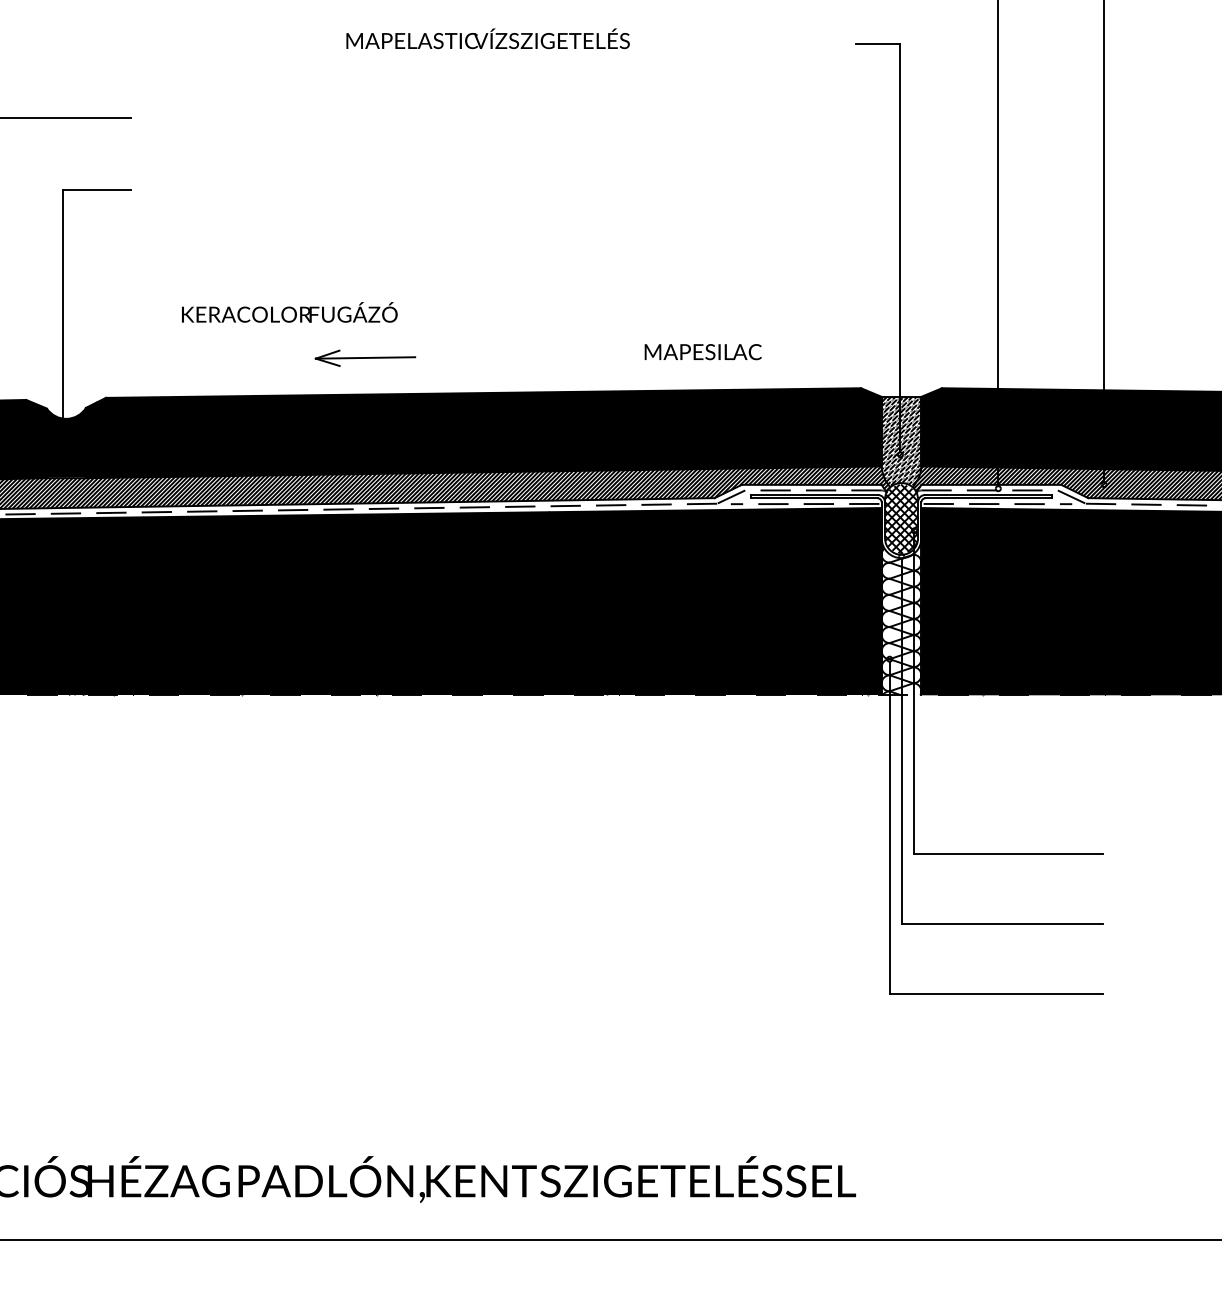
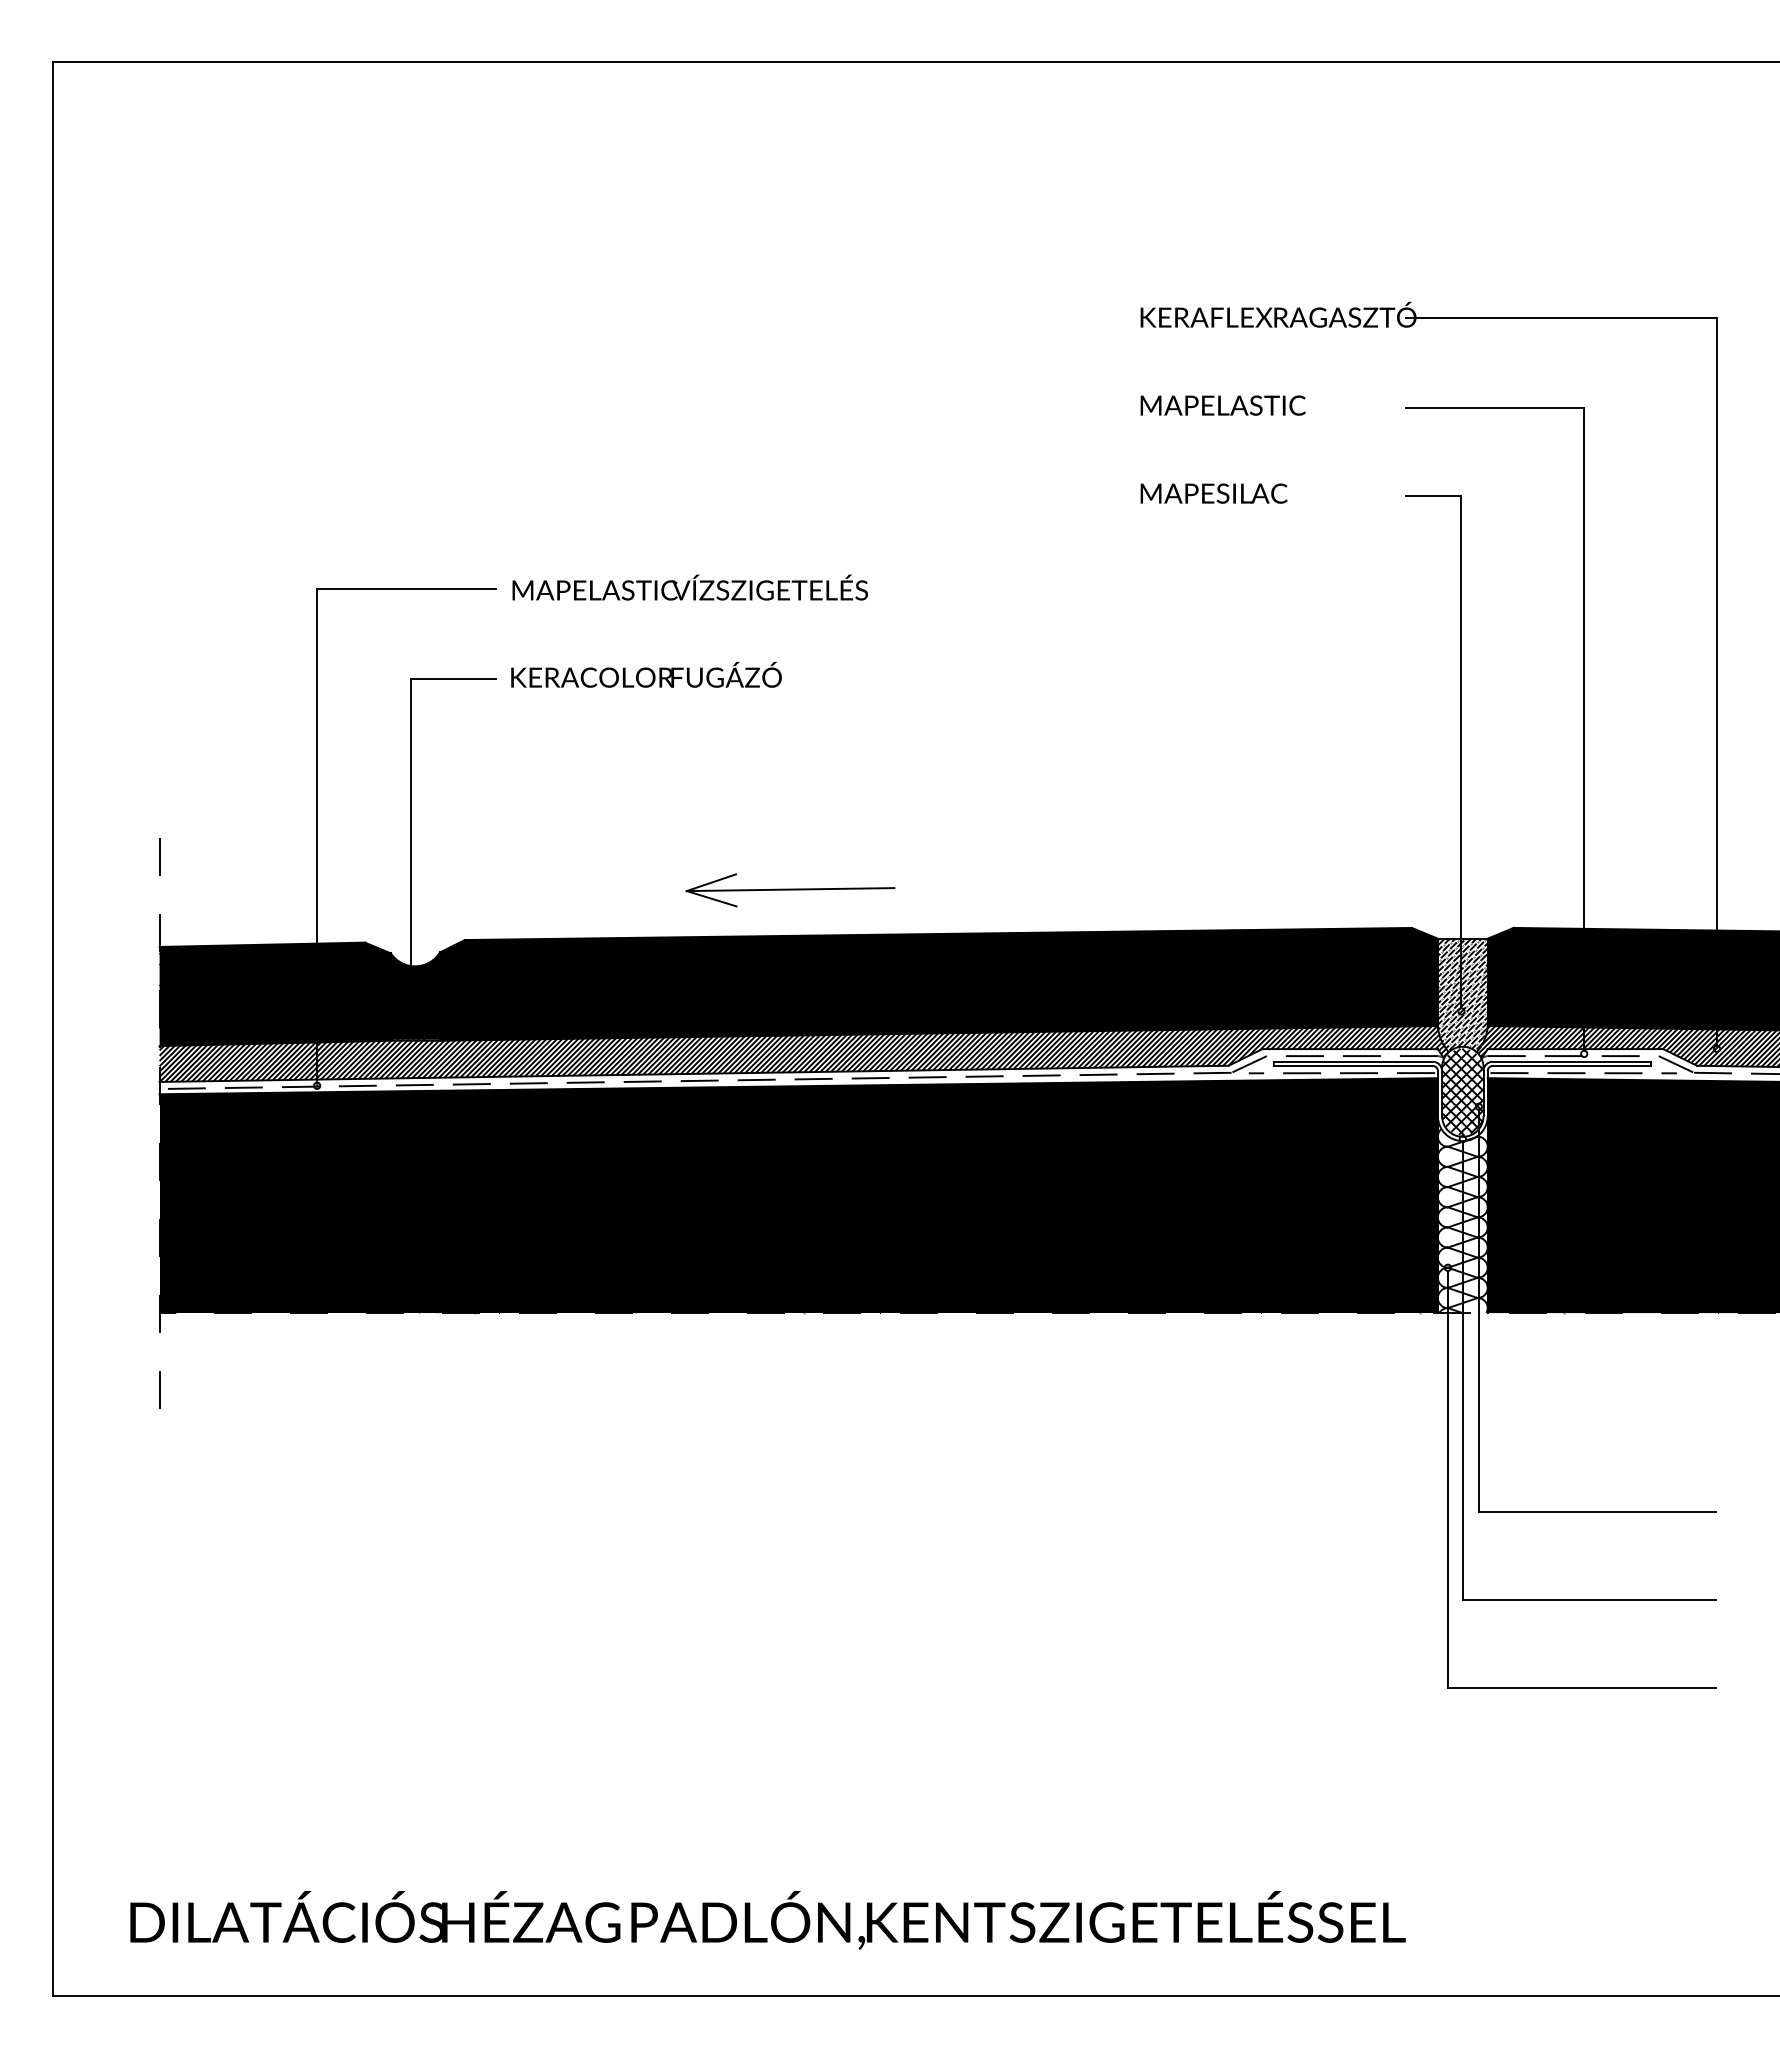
text: (487, 38) -> (689, 587), moved
text: (289, 312) -> (646, 674), moved
text: (702, 352) -> (1213, 493), moved
part: (365, 358) -> (790, 890), size x1.67

